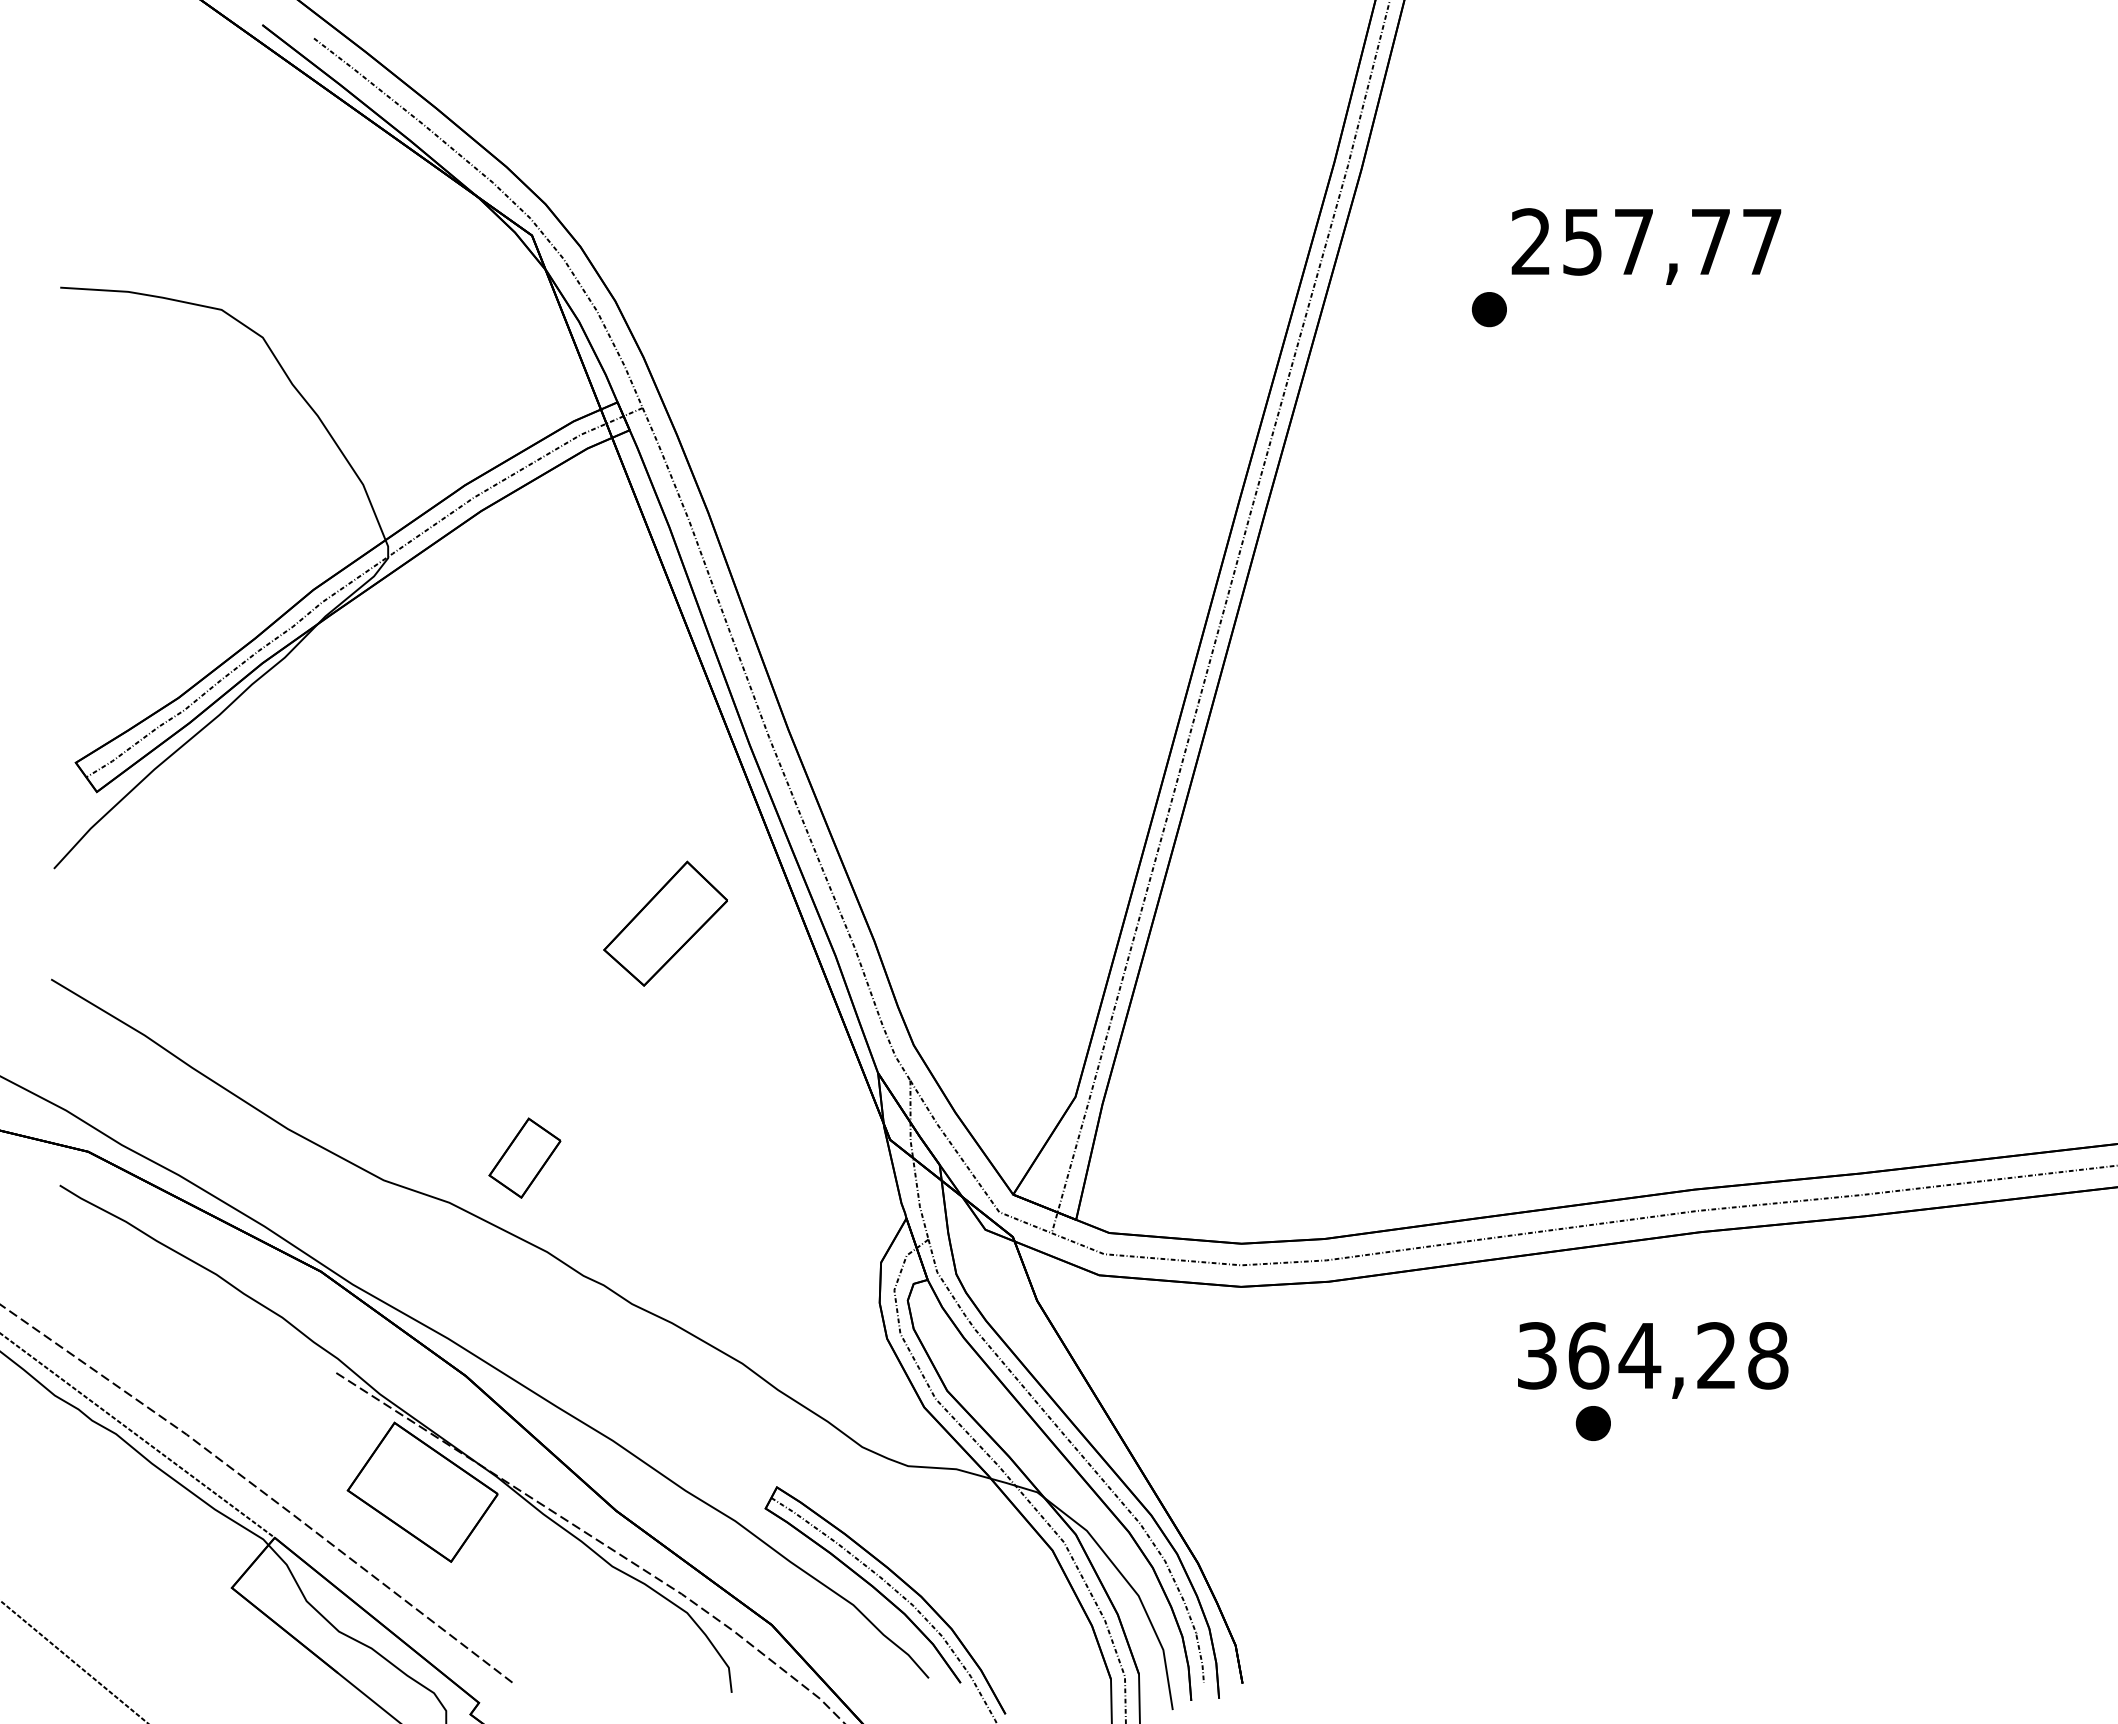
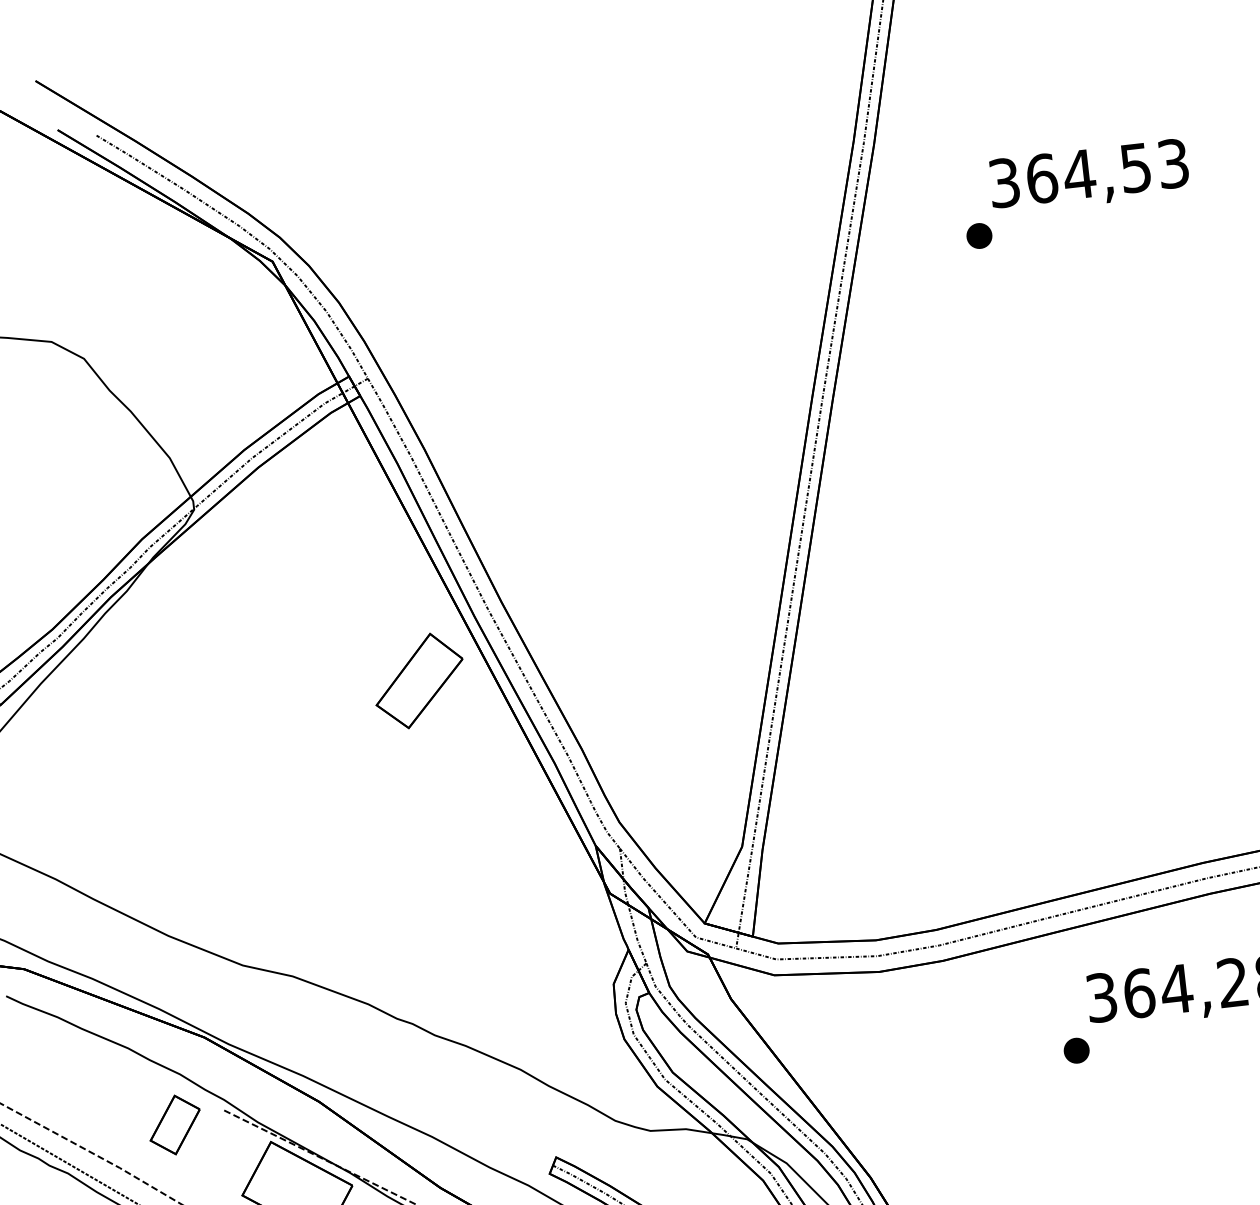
text: (1646, 241) -> (1088, 173), 257,77 -> 364,53
part: (665, 923) -> (419, 680), moved
part: (524, 1157) -> (174, 1124), moved
part: (1592, 1423) -> (1076, 1050), moved

